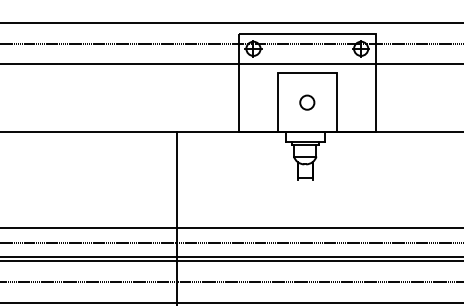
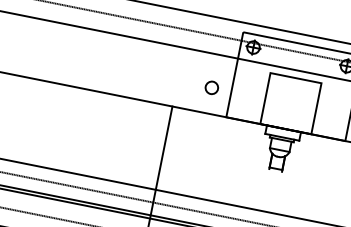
circle: (307, 102) -> (212, 87), moved

